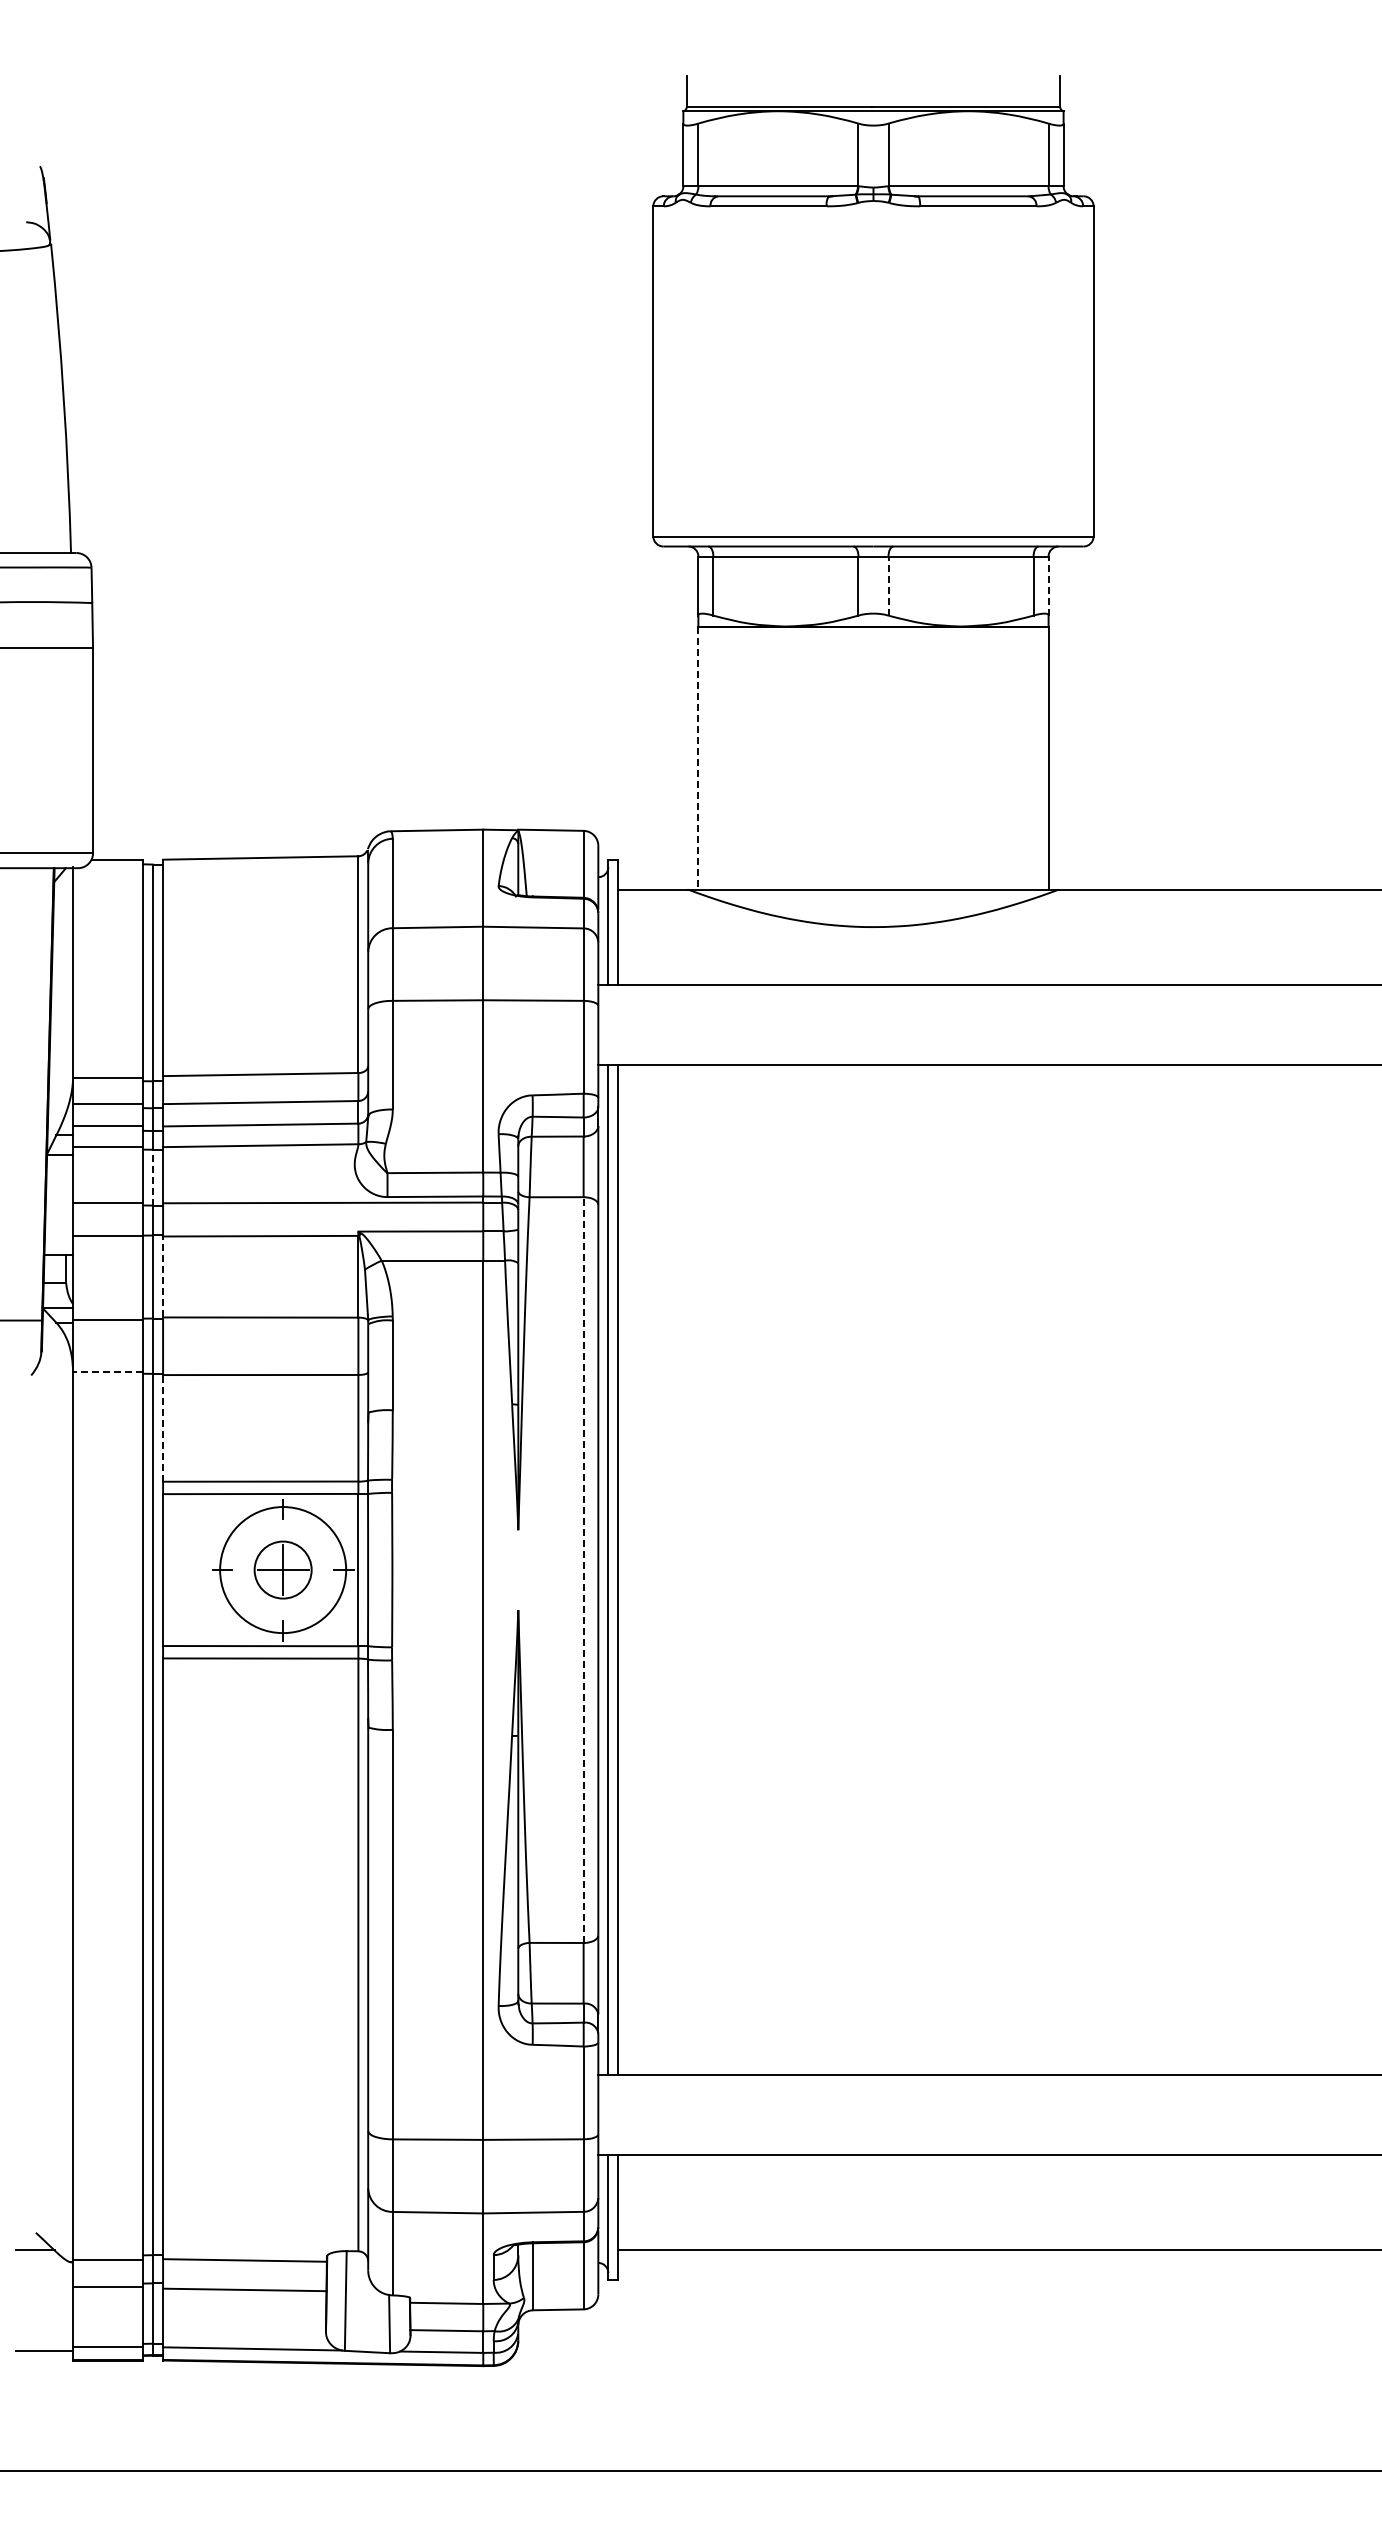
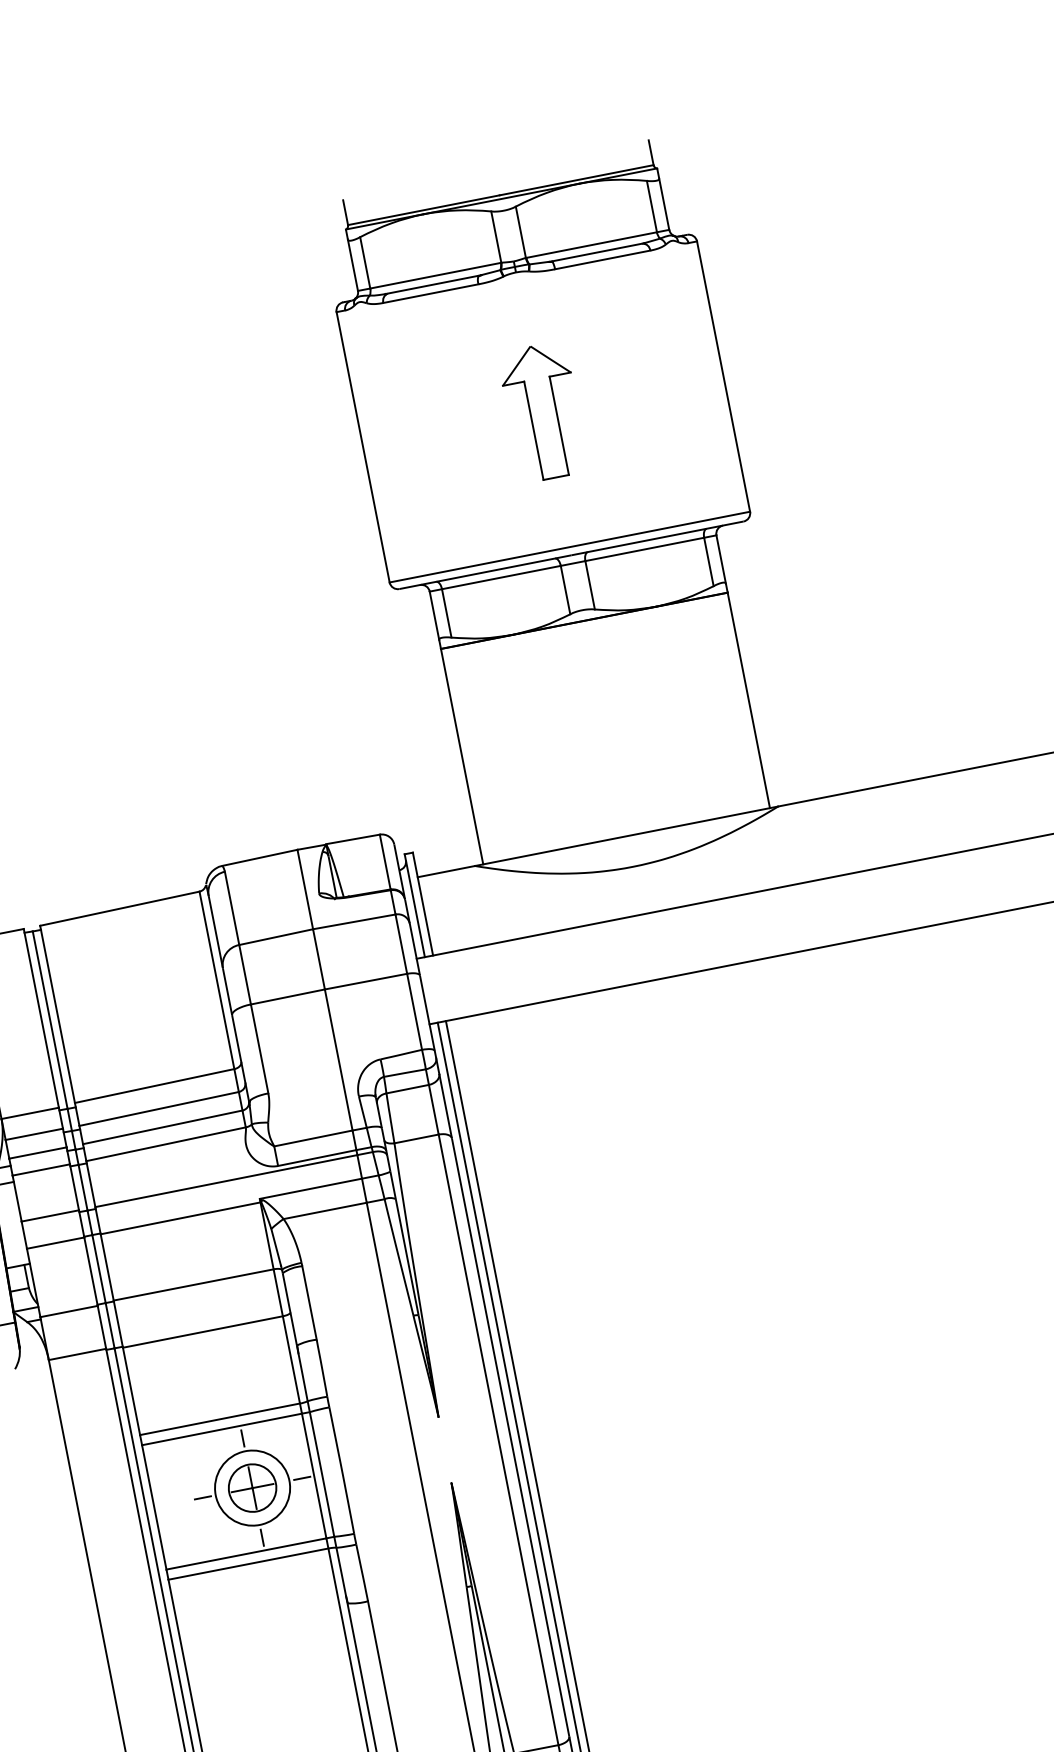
part: (873, 371) -> (543, 412), added
line: (888, 586) -> (590, 585), dashed -> solid
line: (1048, 586) -> (721, 559), dashed -> solid
line: (698, 758) -> (462, 756), dashed -> solid
line: (153, 1177) -> (83, 1187), dashed -> solid
line: (163, 1276) -> (107, 1266), dashed -> solid
line: (107, 1372) -> (77, 1354), dashed -> solid
line: (163, 1427) -> (131, 1390), dashed -> solid
circle: (283, 1570) -> (252, 1488), size x0.71
line: (583, 1570) -> (498, 1440), dashed -> solid

